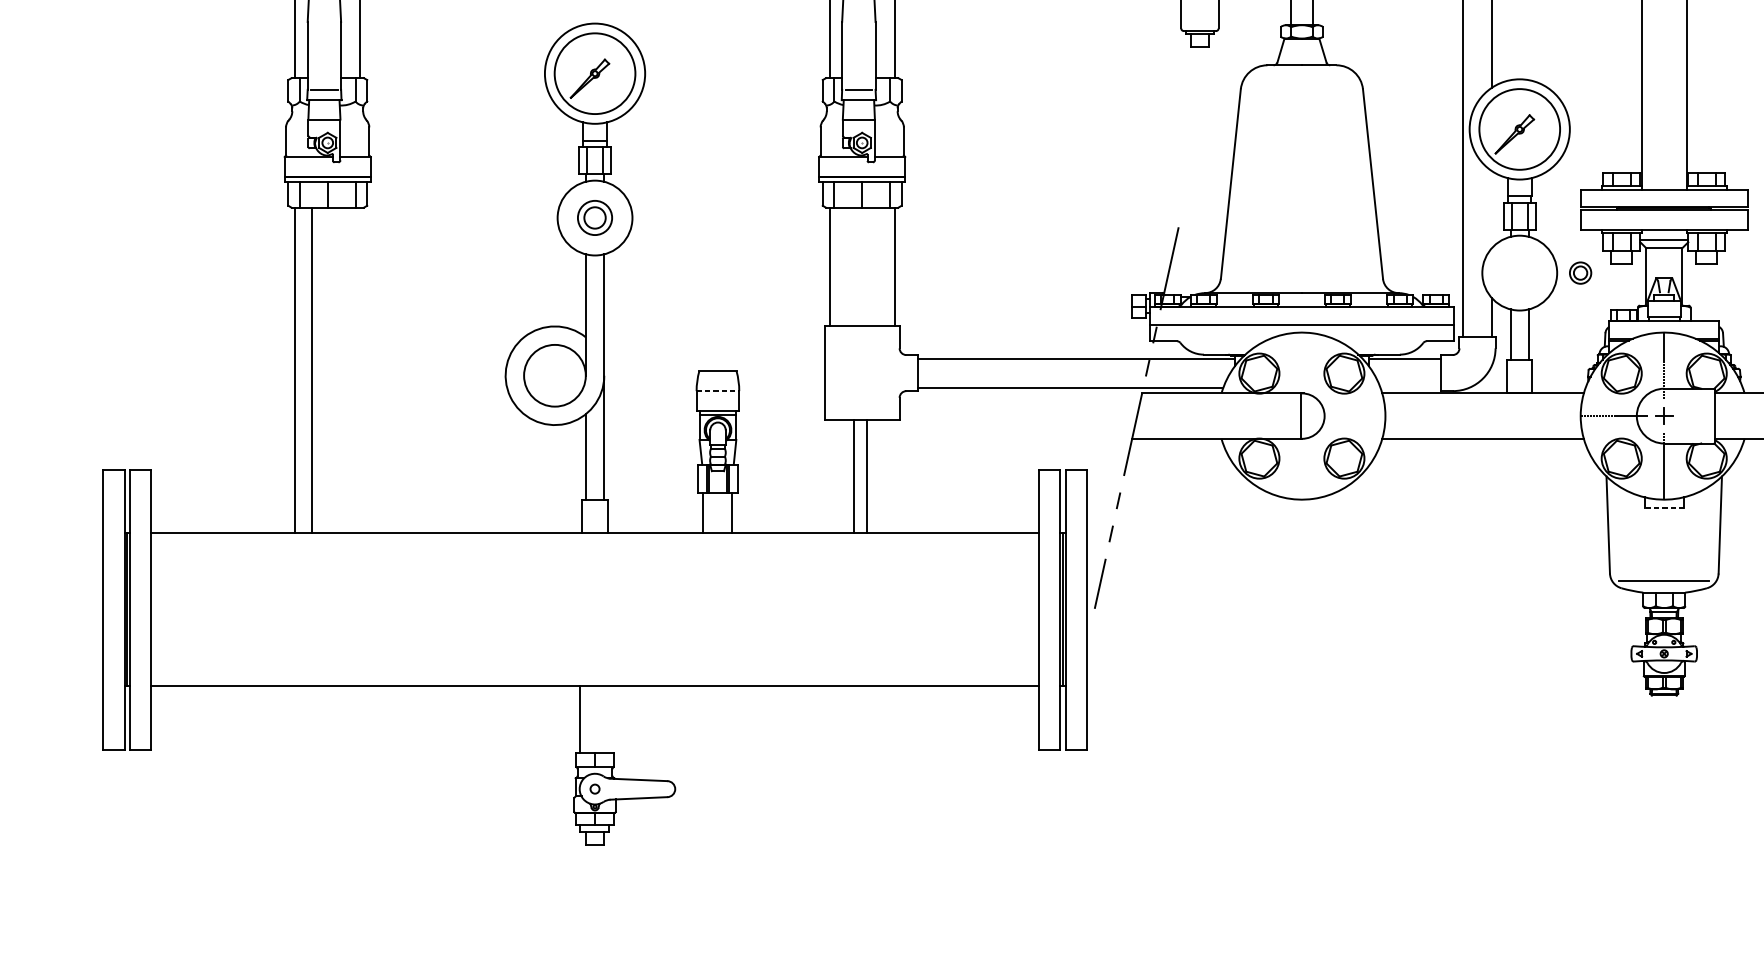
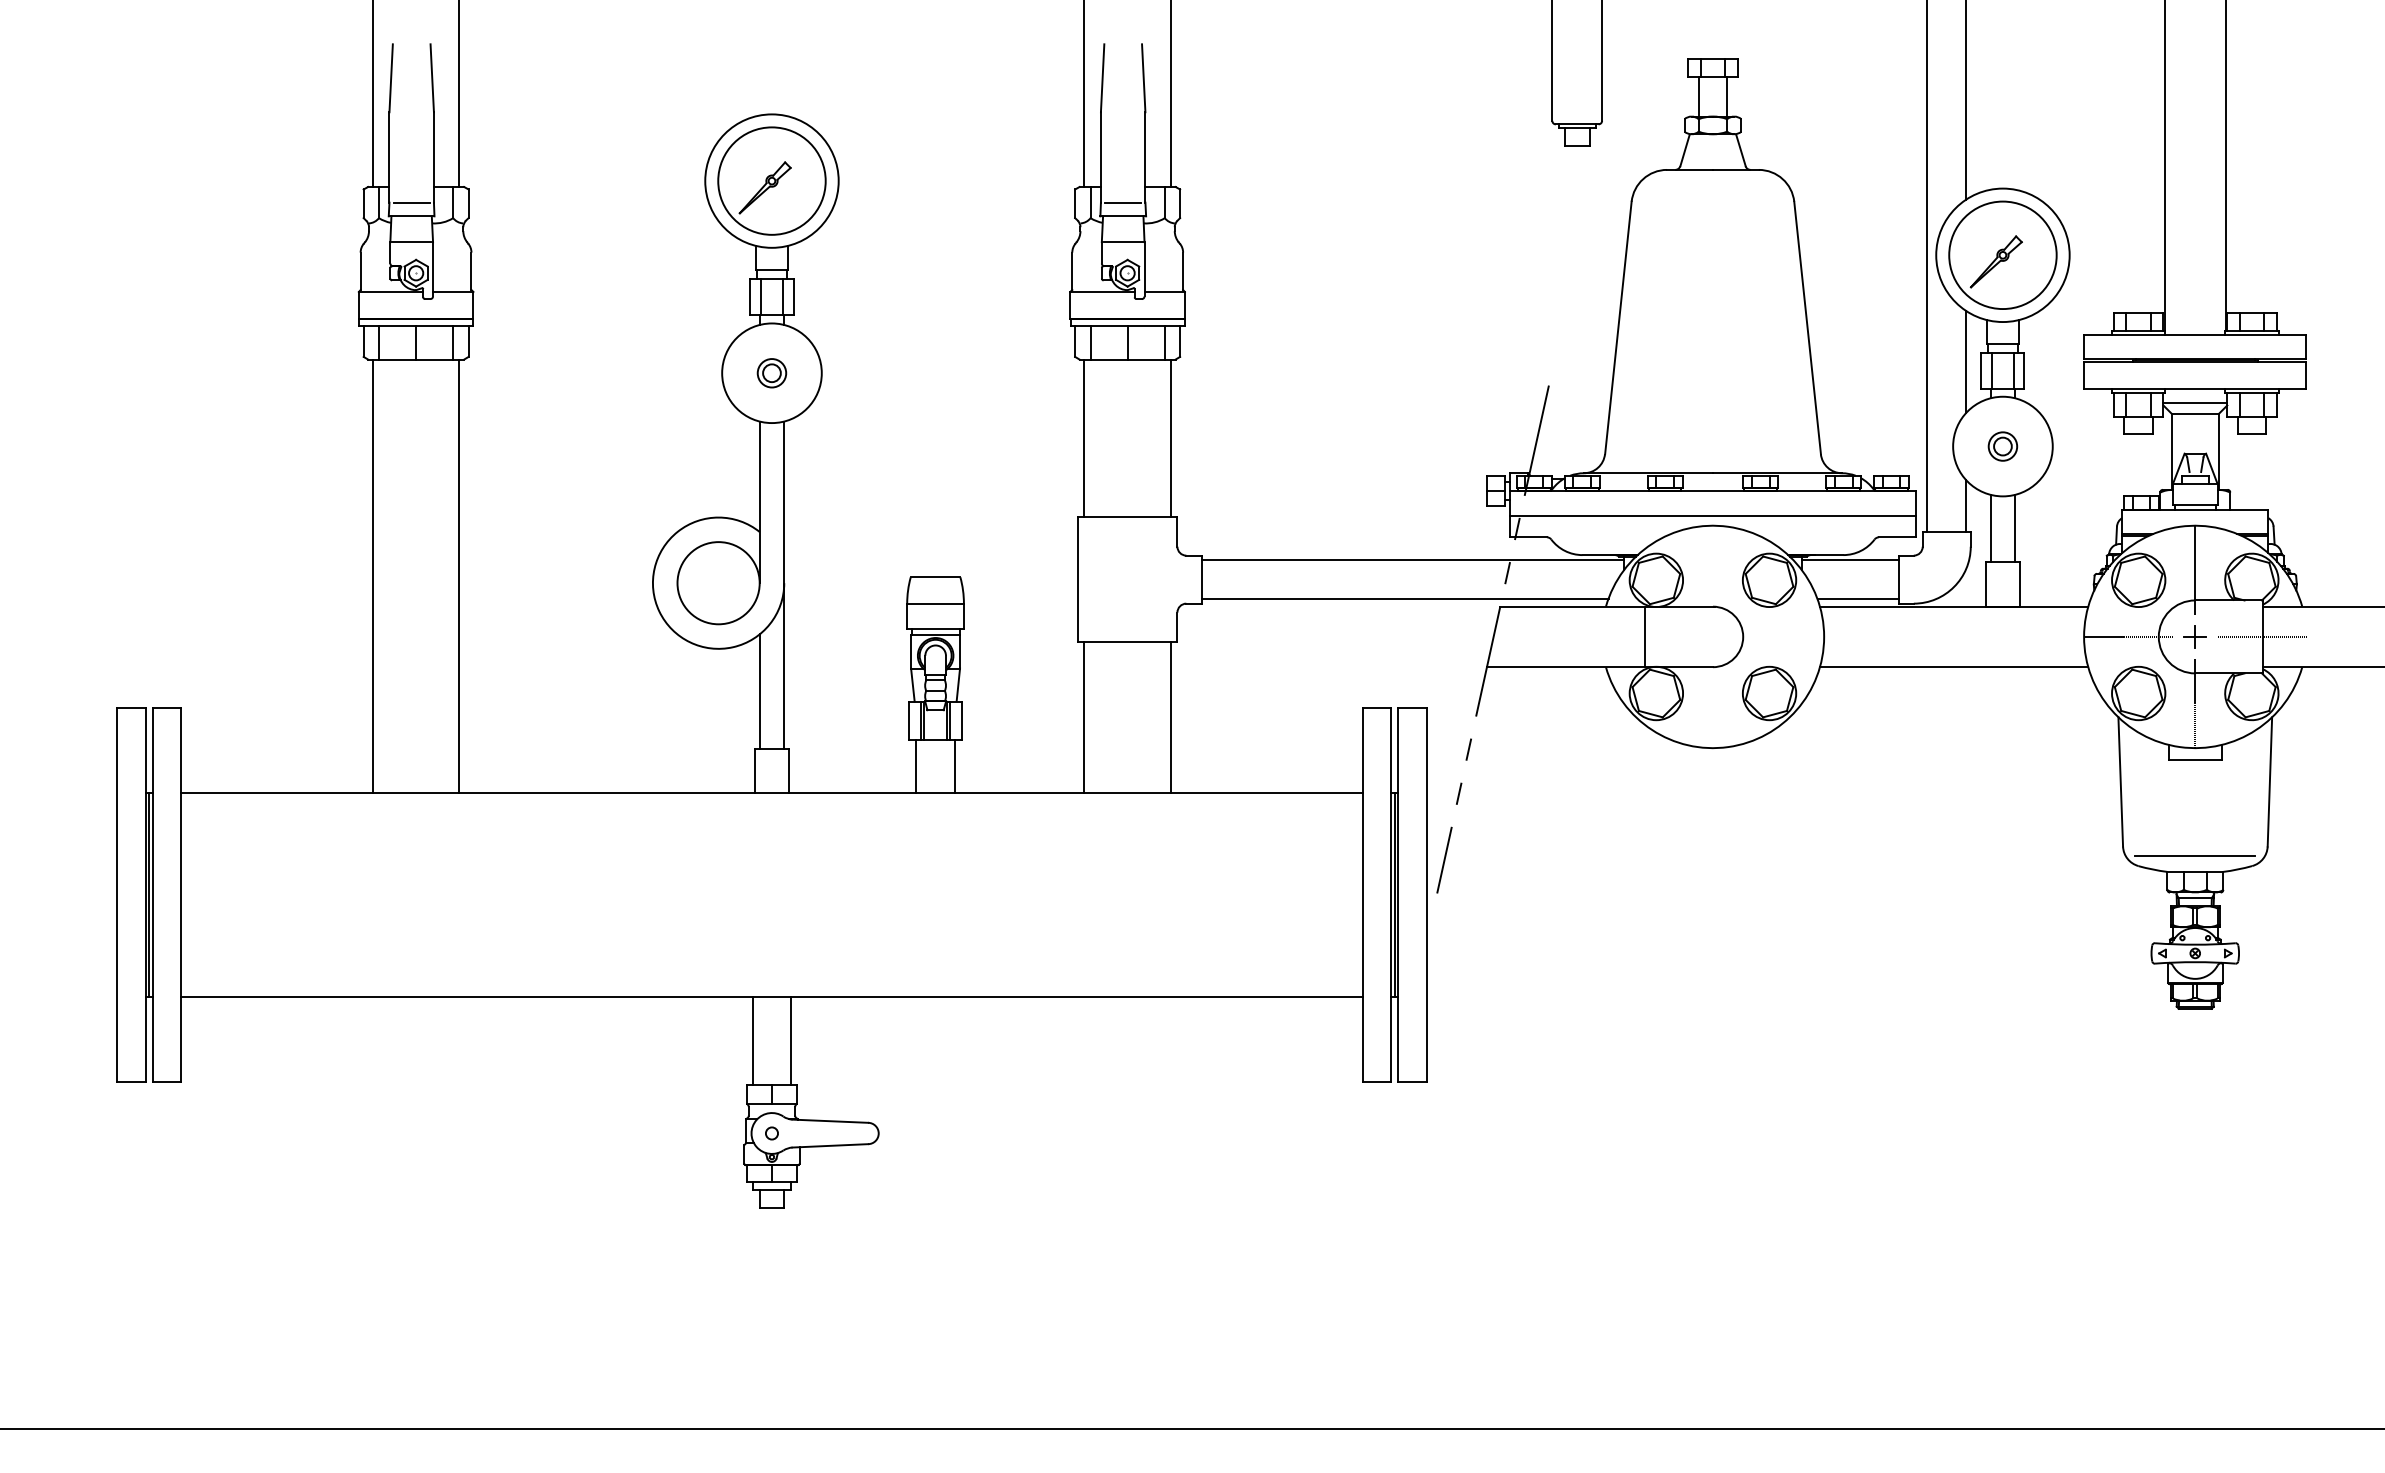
line: (1491, 209) -> (1965, 361), added
part: (594, 218) -> (771, 373), size x0.62
part: (1580, 273) -> (2002, 446), moved
line: (312, 370) -> (459, 576), moved
line: (1410, 388) -> (1857, 599), added
line: (718, 391) -> (936, 603), dashed -> solid
line: (1300, 415) -> (1645, 636), moved
line: (1713, 415) -> (2261, 636), added
line: (853, 476) -> (1170, 717), moved
line: (866, 476) -> (1084, 717), moved
line: (1663, 508) -> (2194, 759), dashed -> solid
line: (609, 719) -> (791, 1040), added

